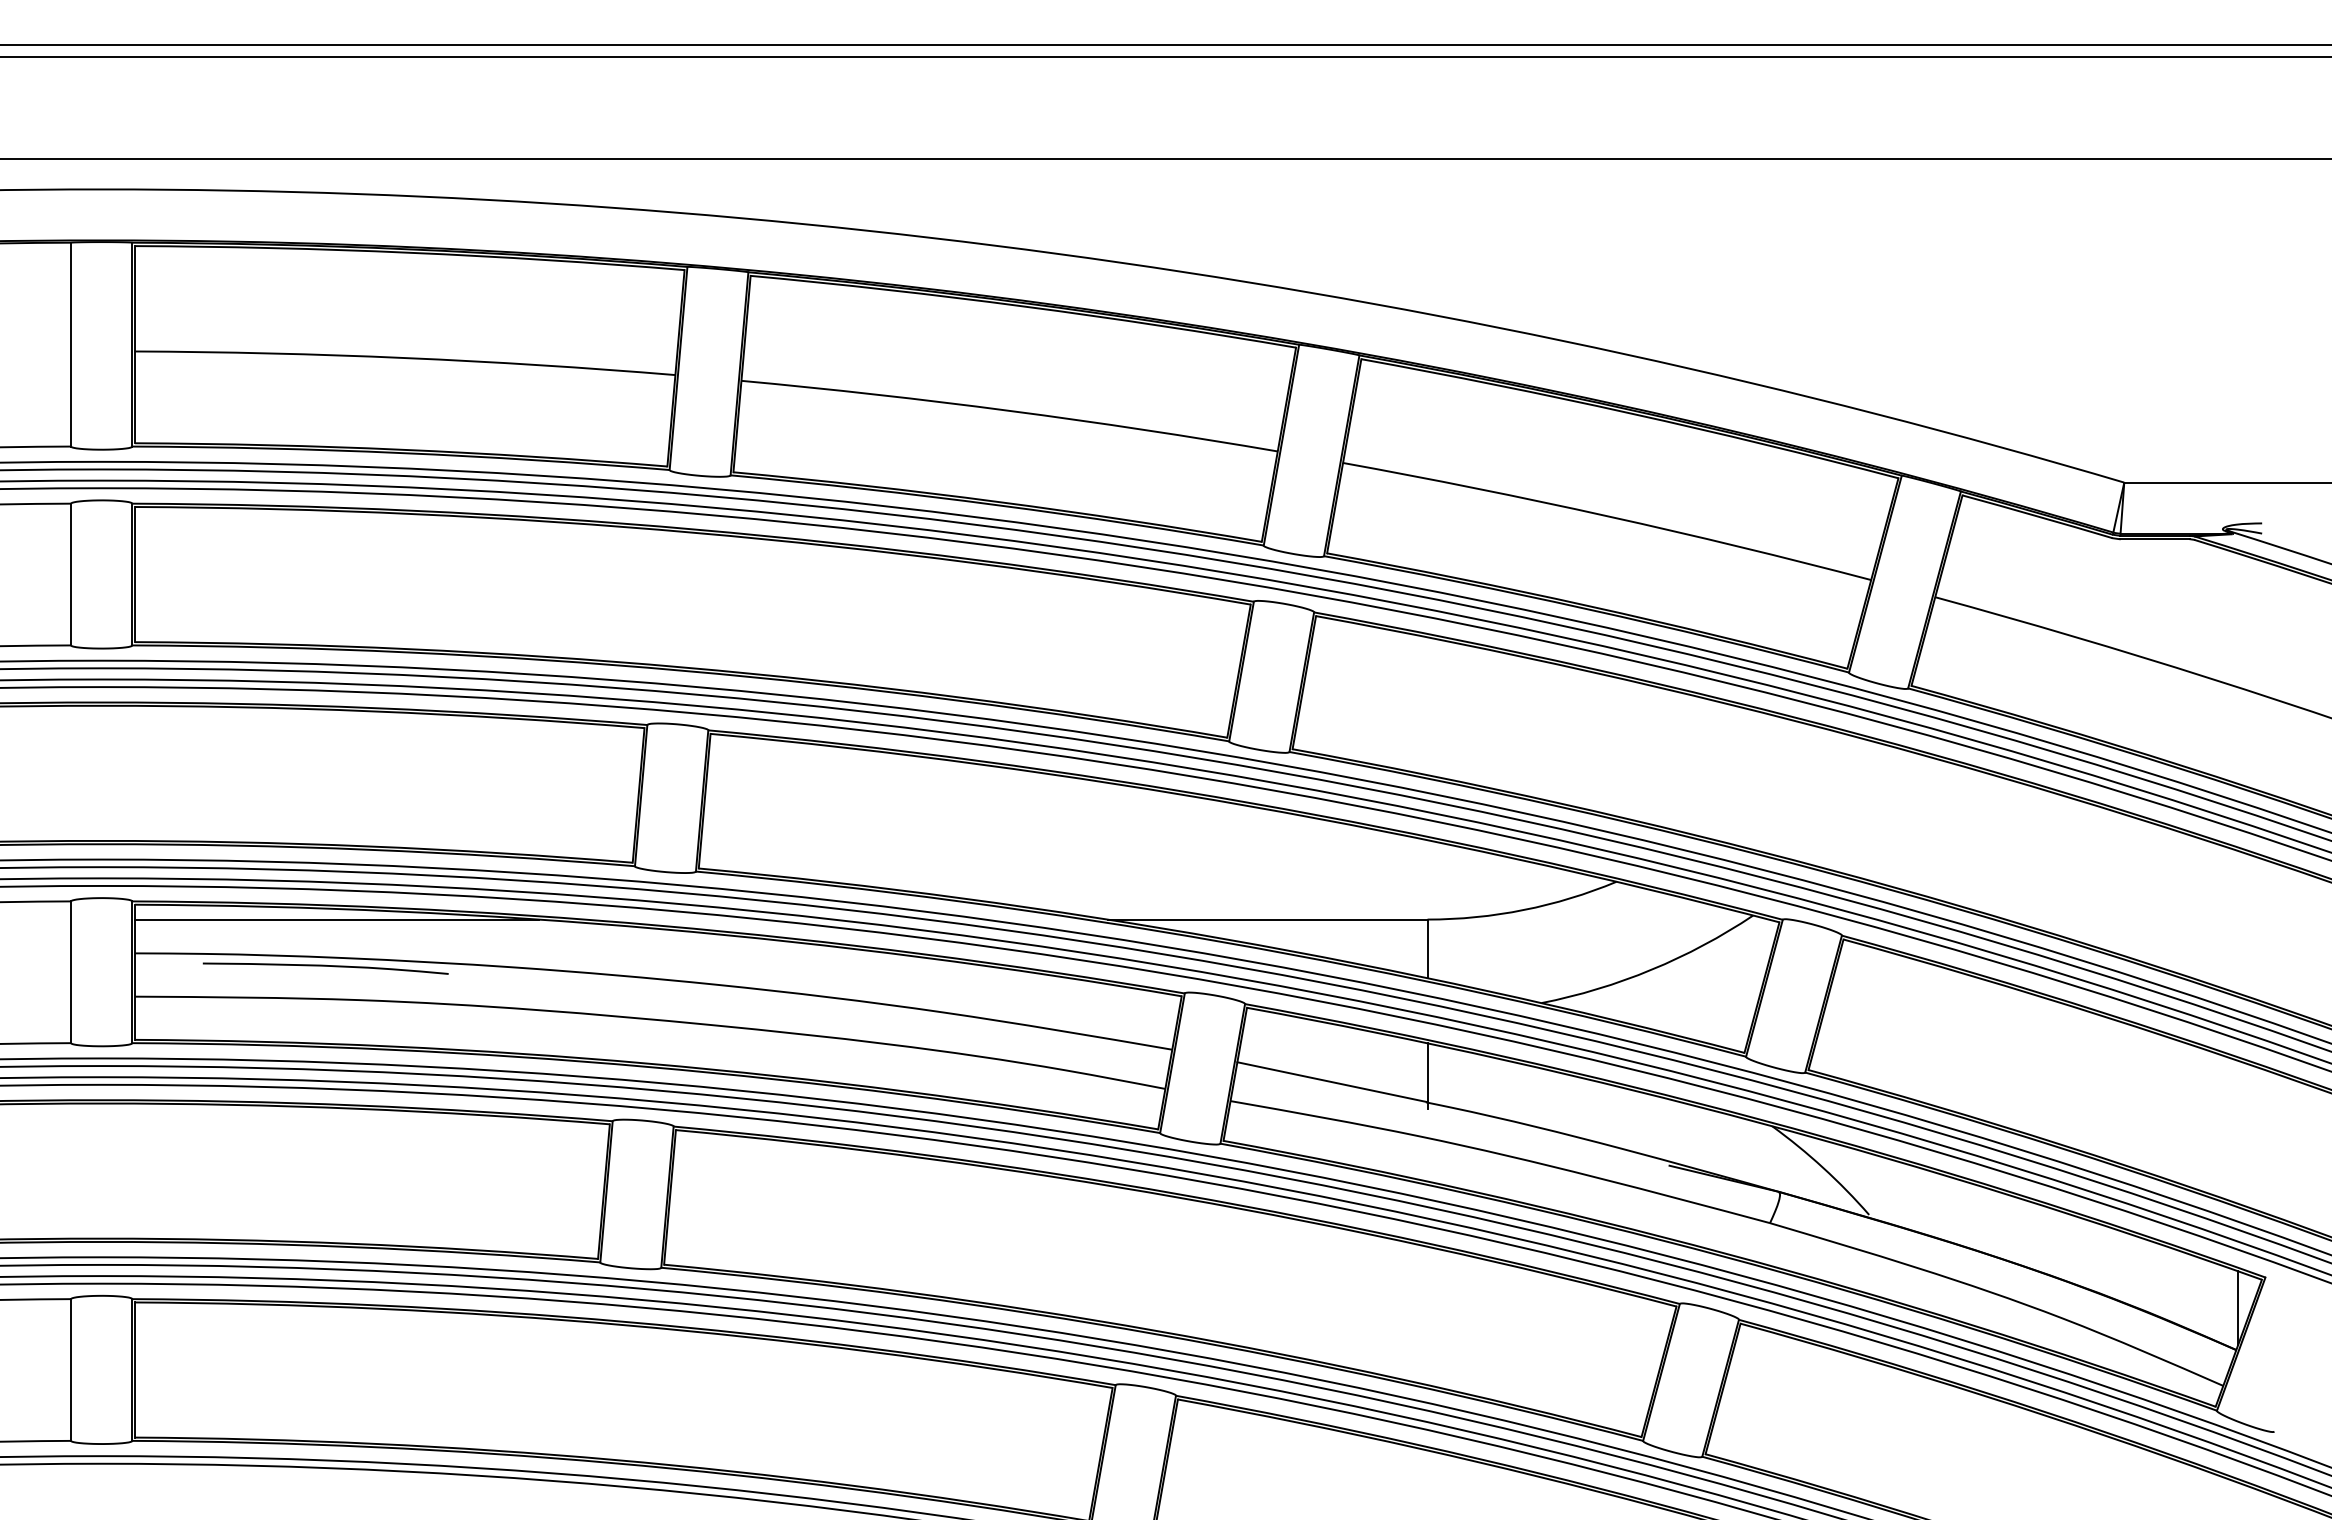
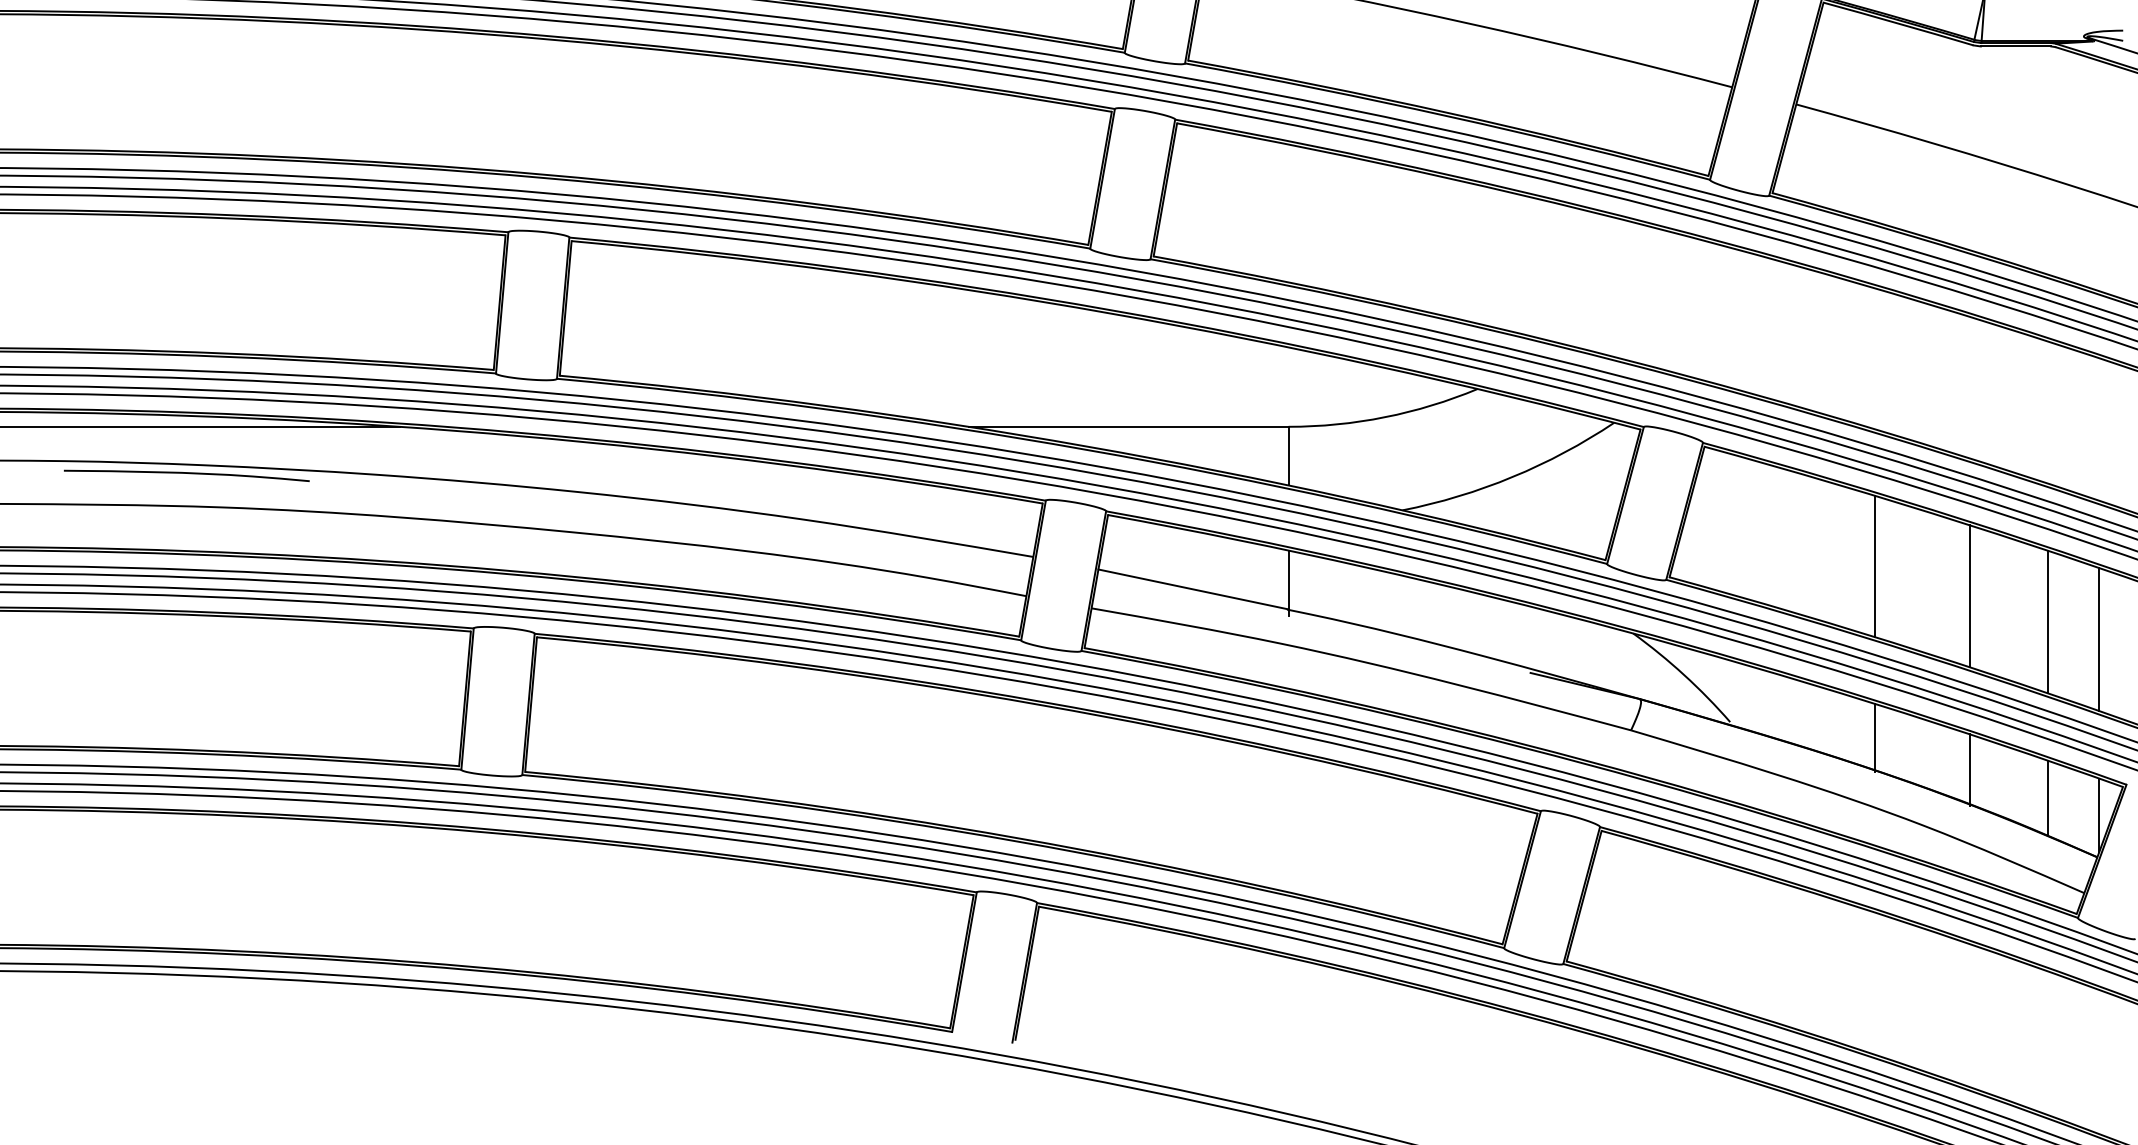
line: (2013, 1058) -> (1874, 565), added
line: (2108, 1088) -> (1969, 595), added
line: (2187, 1114) -> (2048, 621), added
line: (2238, 1131) -> (2099, 638), added
line: (2013, 1230) -> (1874, 737), added
line: (2108, 1262) -> (1969, 769), added
line: (2187, 1290) -> (2048, 797), added

